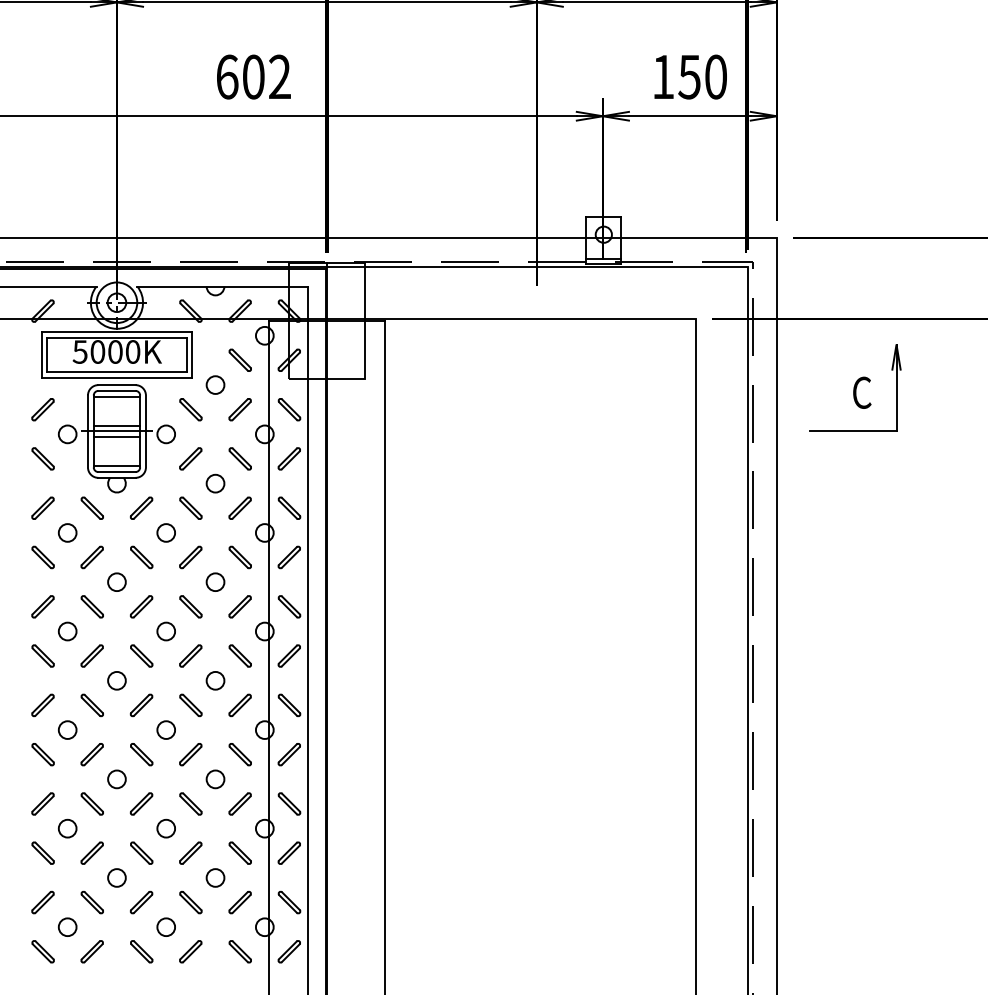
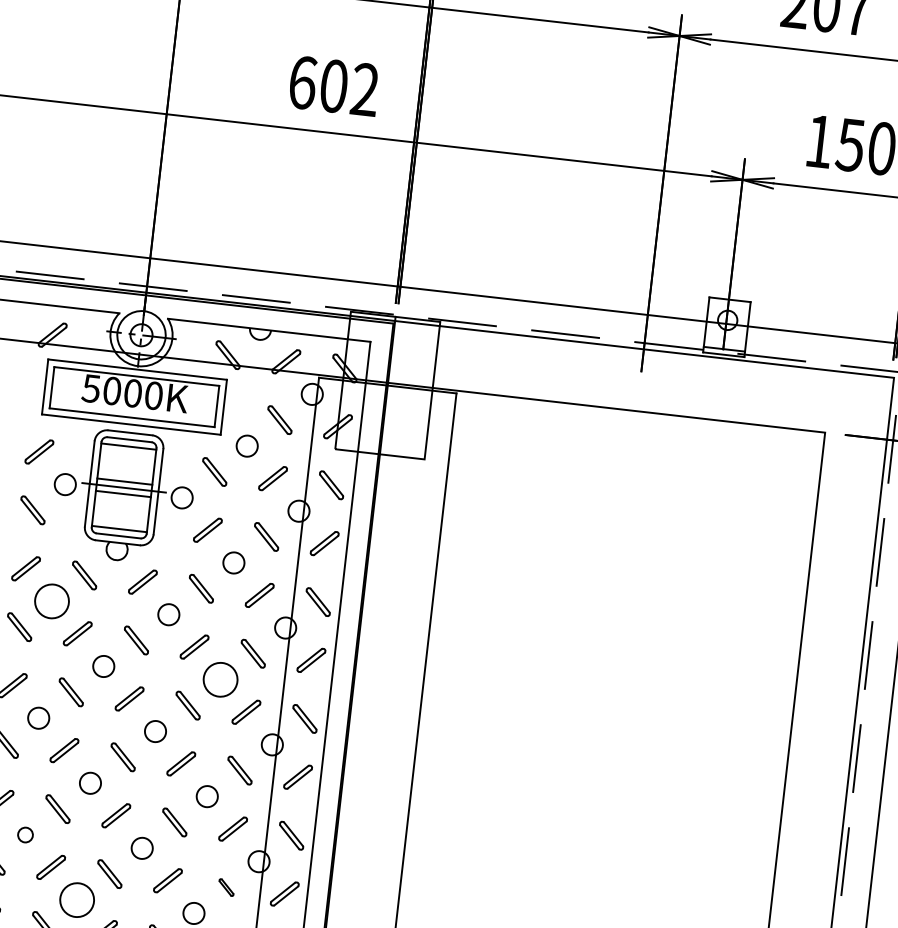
circle: (67, 532) -> (51, 600), size x1.6
circle: (215, 582) -> (220, 680), size x1.6
circle: (67, 729) -> (25, 834), size x0.7
part: (239, 754) -> (225, 887), size x0.6
circle: (116, 779) -> (76, 900), size x1.6

